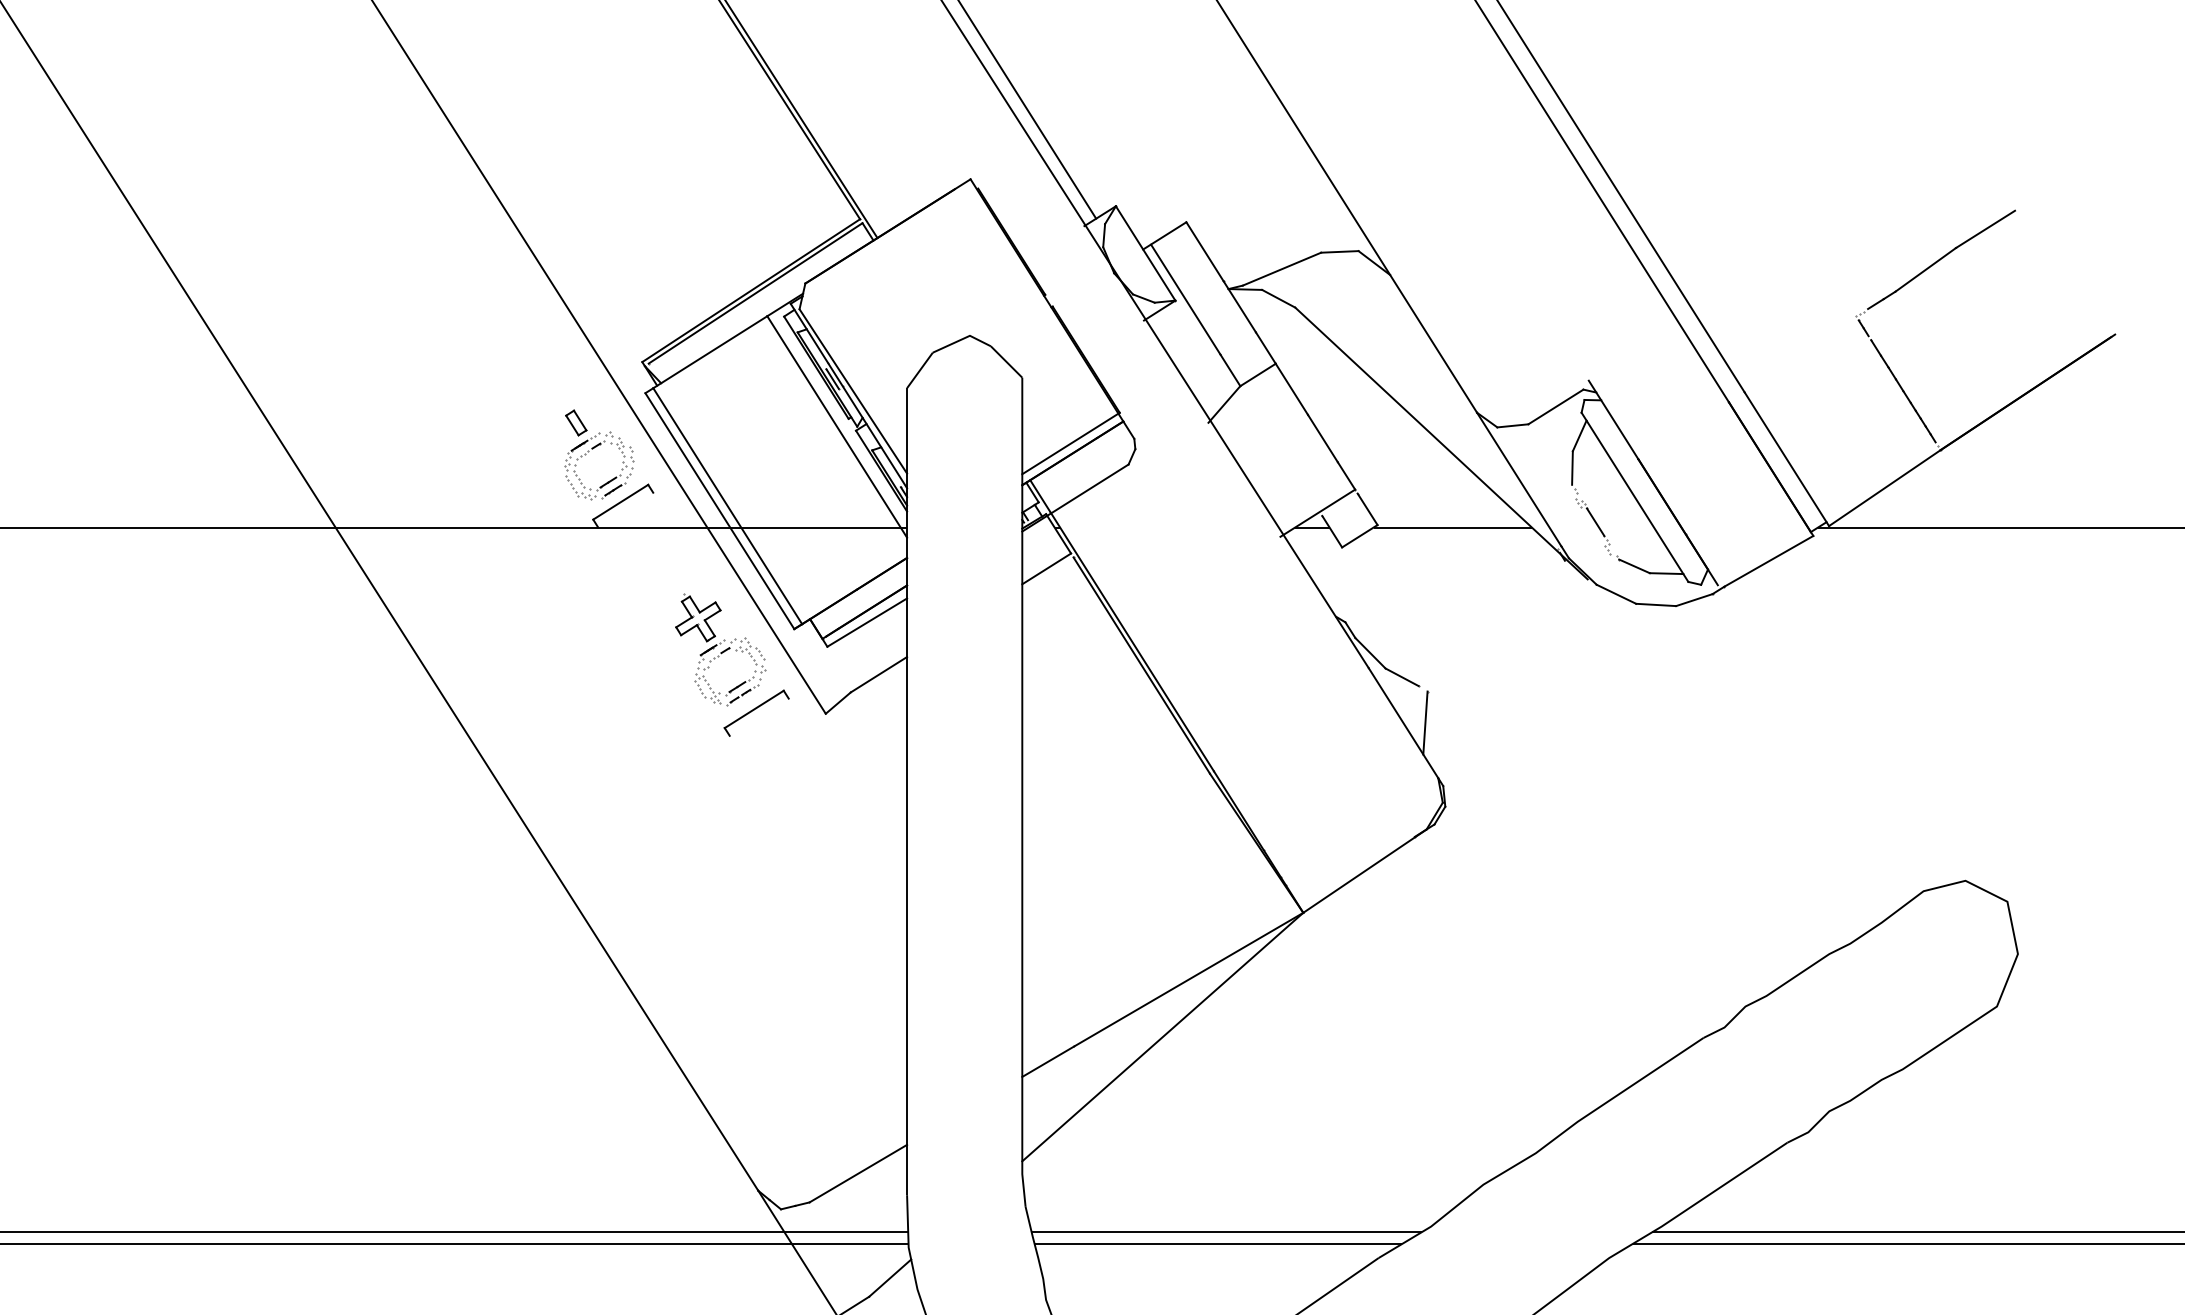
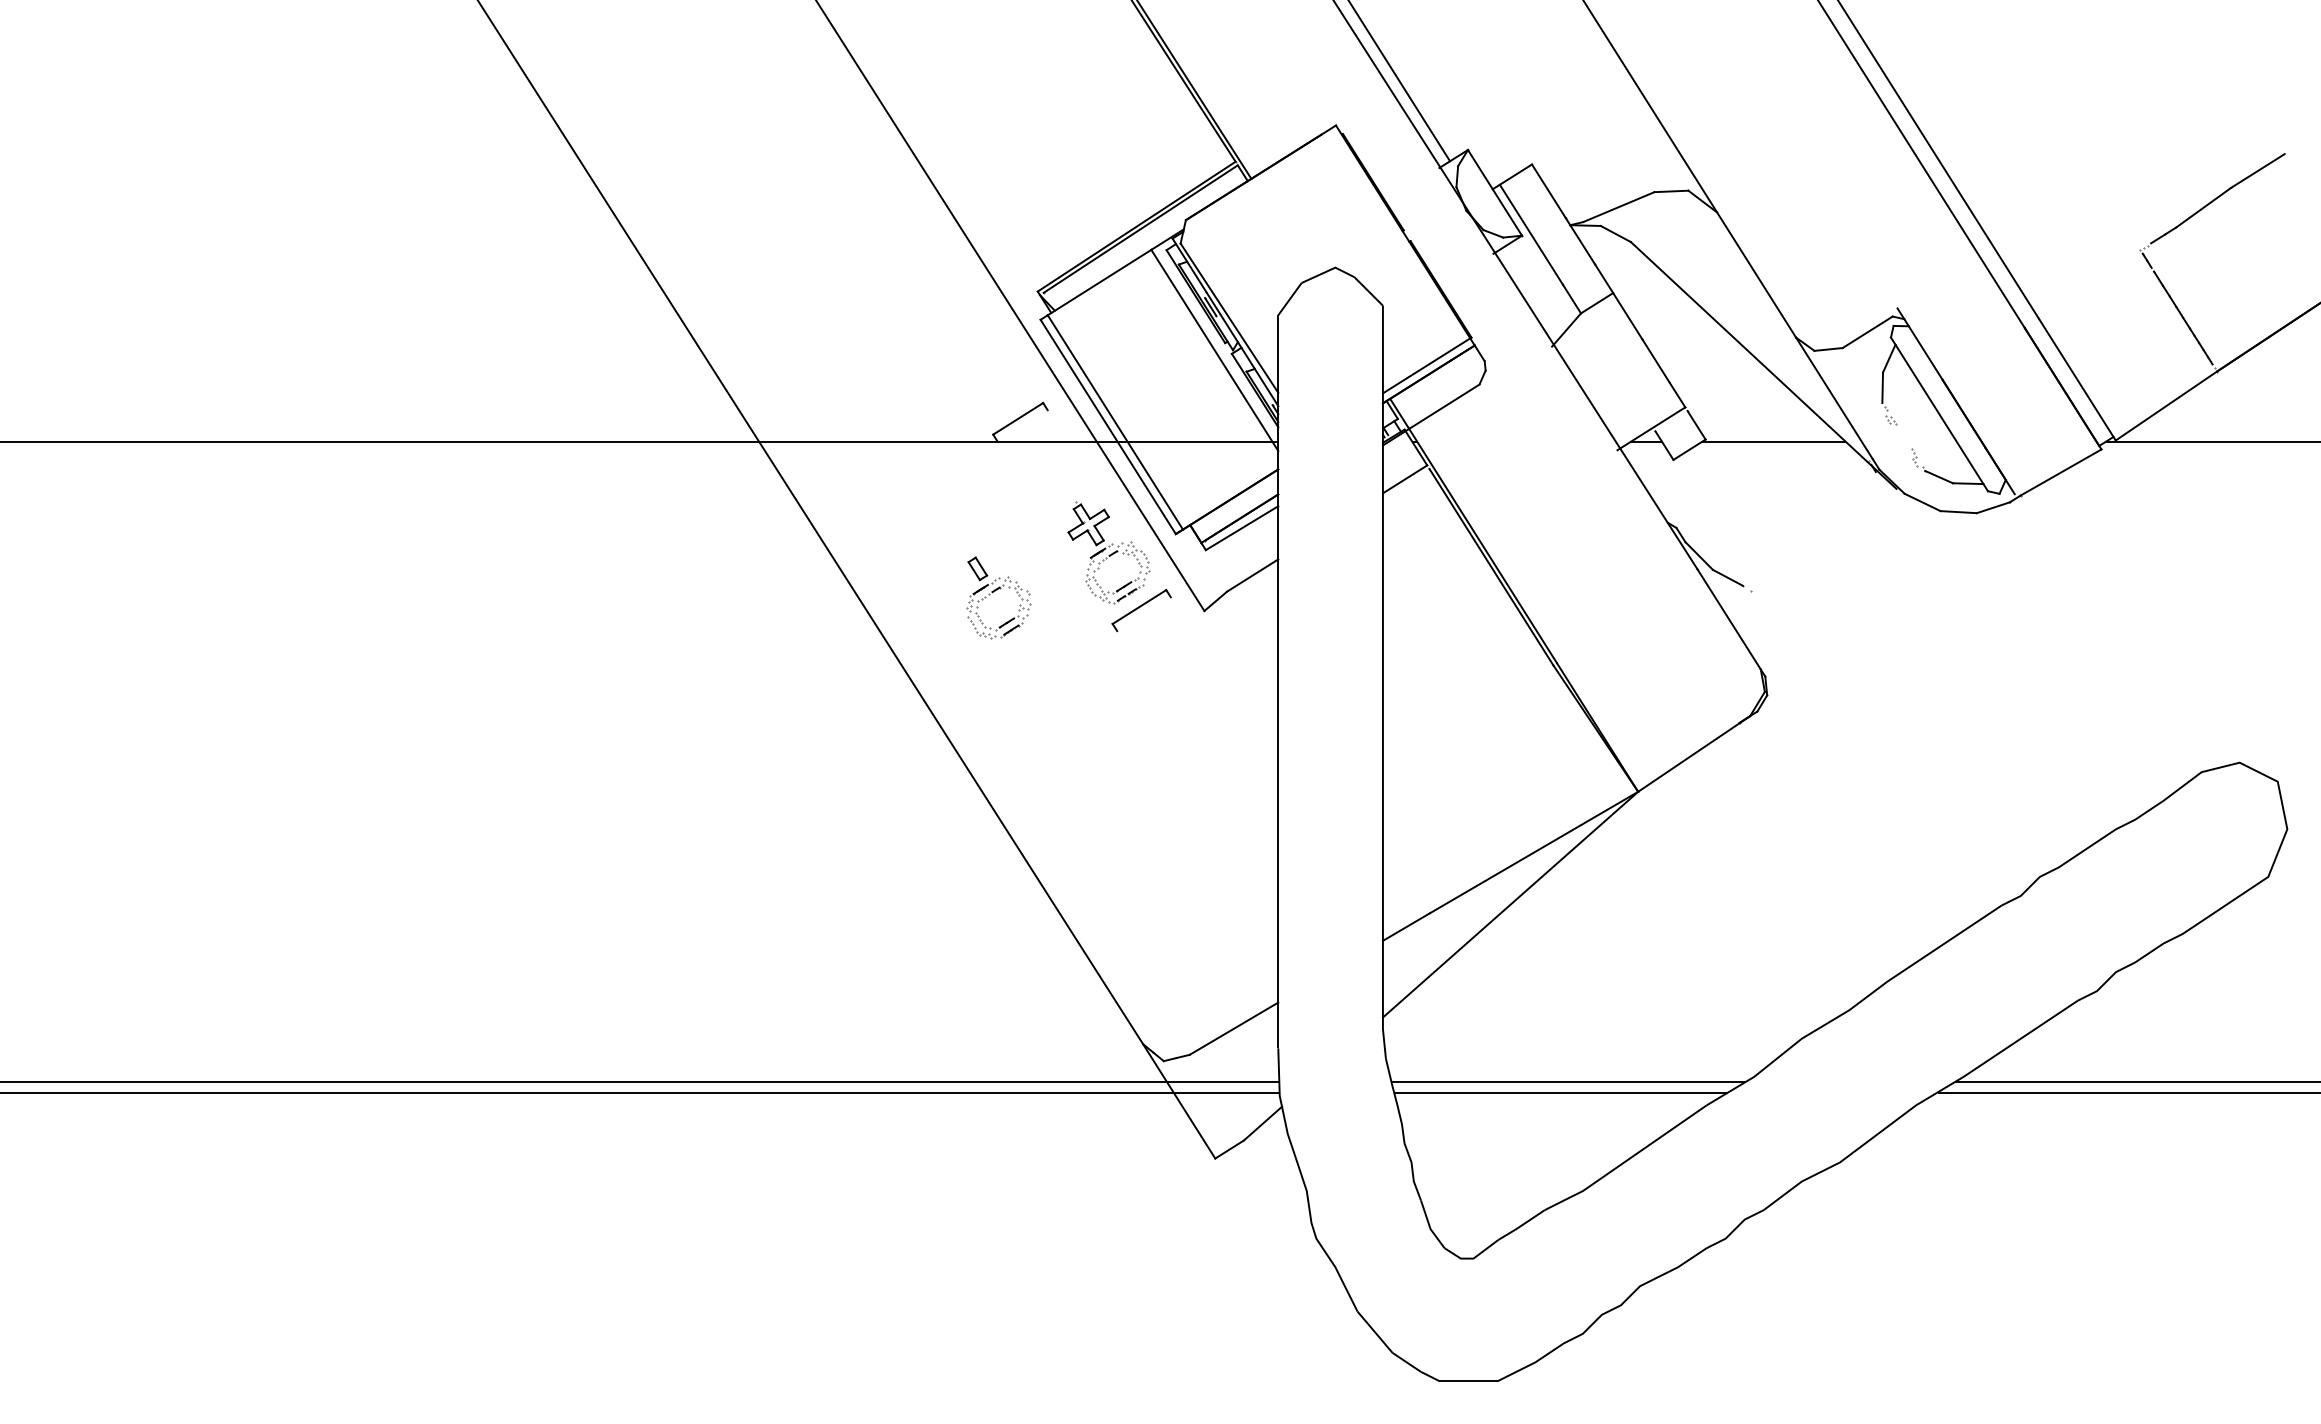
part: (595, 447) -> (995, 591), moved
line: (1595, 521) -> (1903, 436), removed
line: (1425, 723) -> (1749, 619), removed

